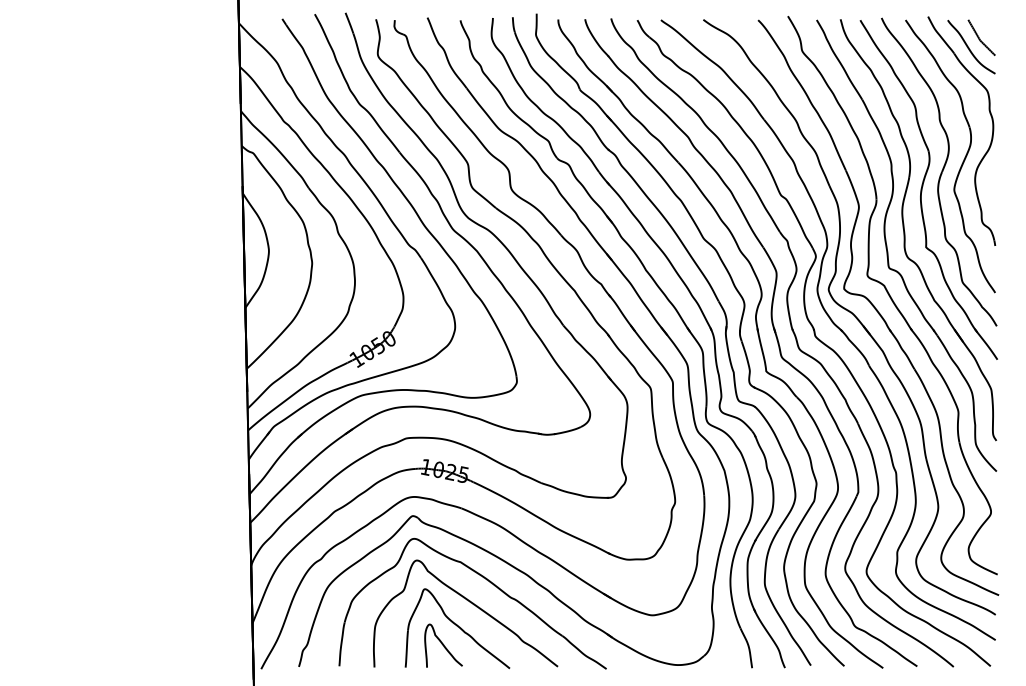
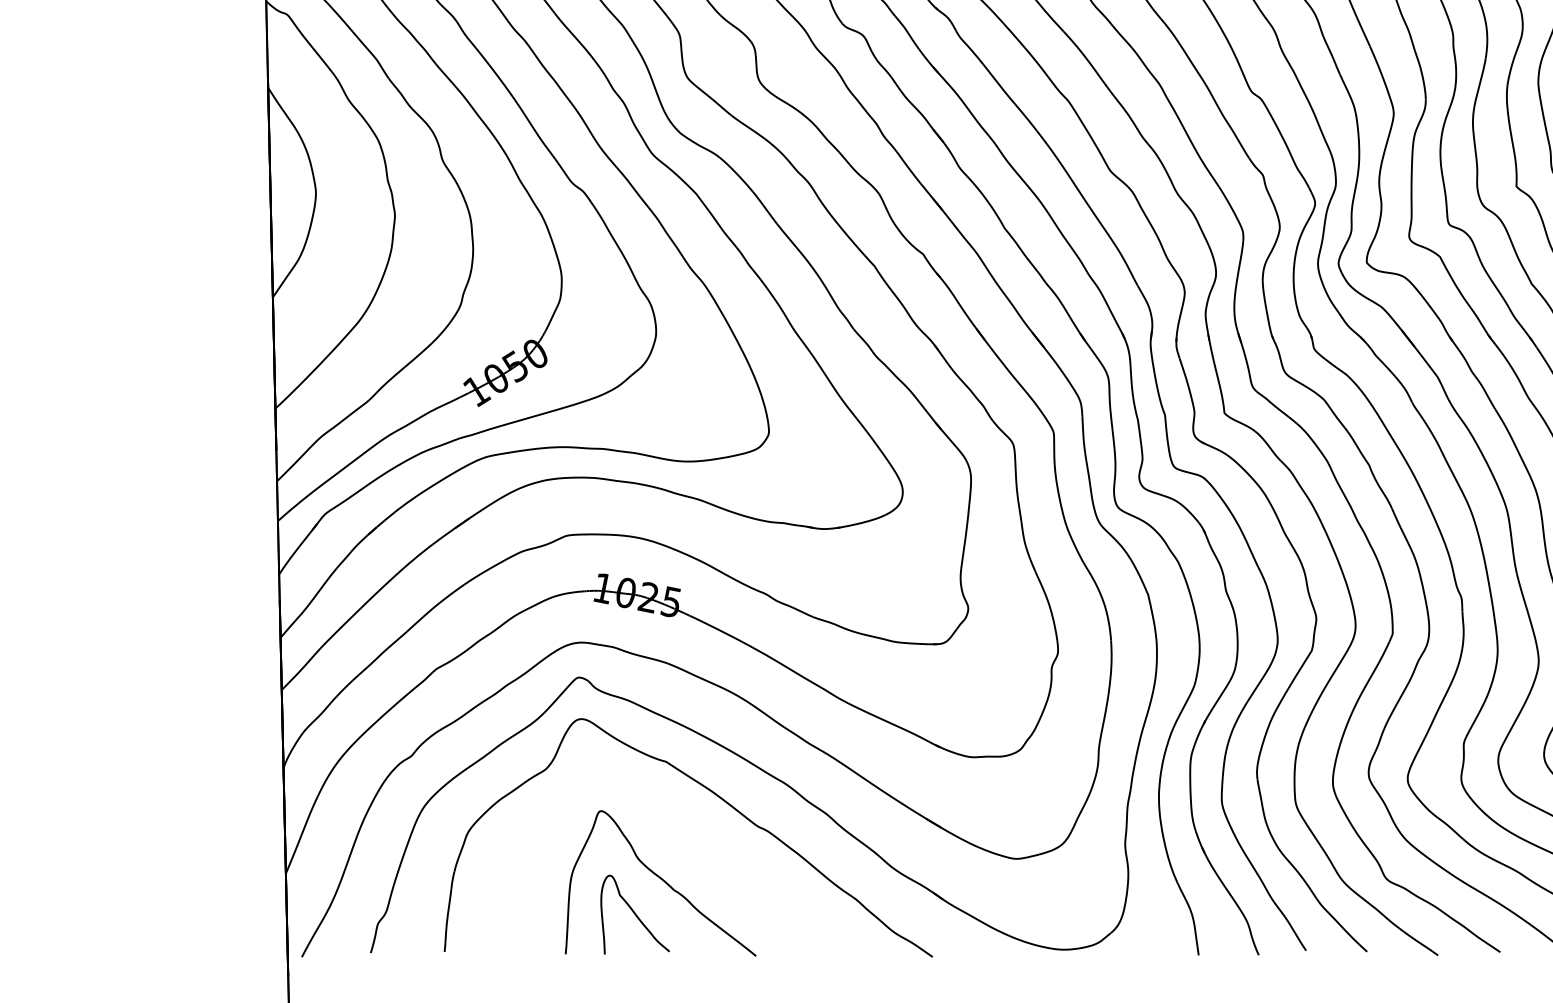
curve: (473, 605) -> (689, 840), removed

